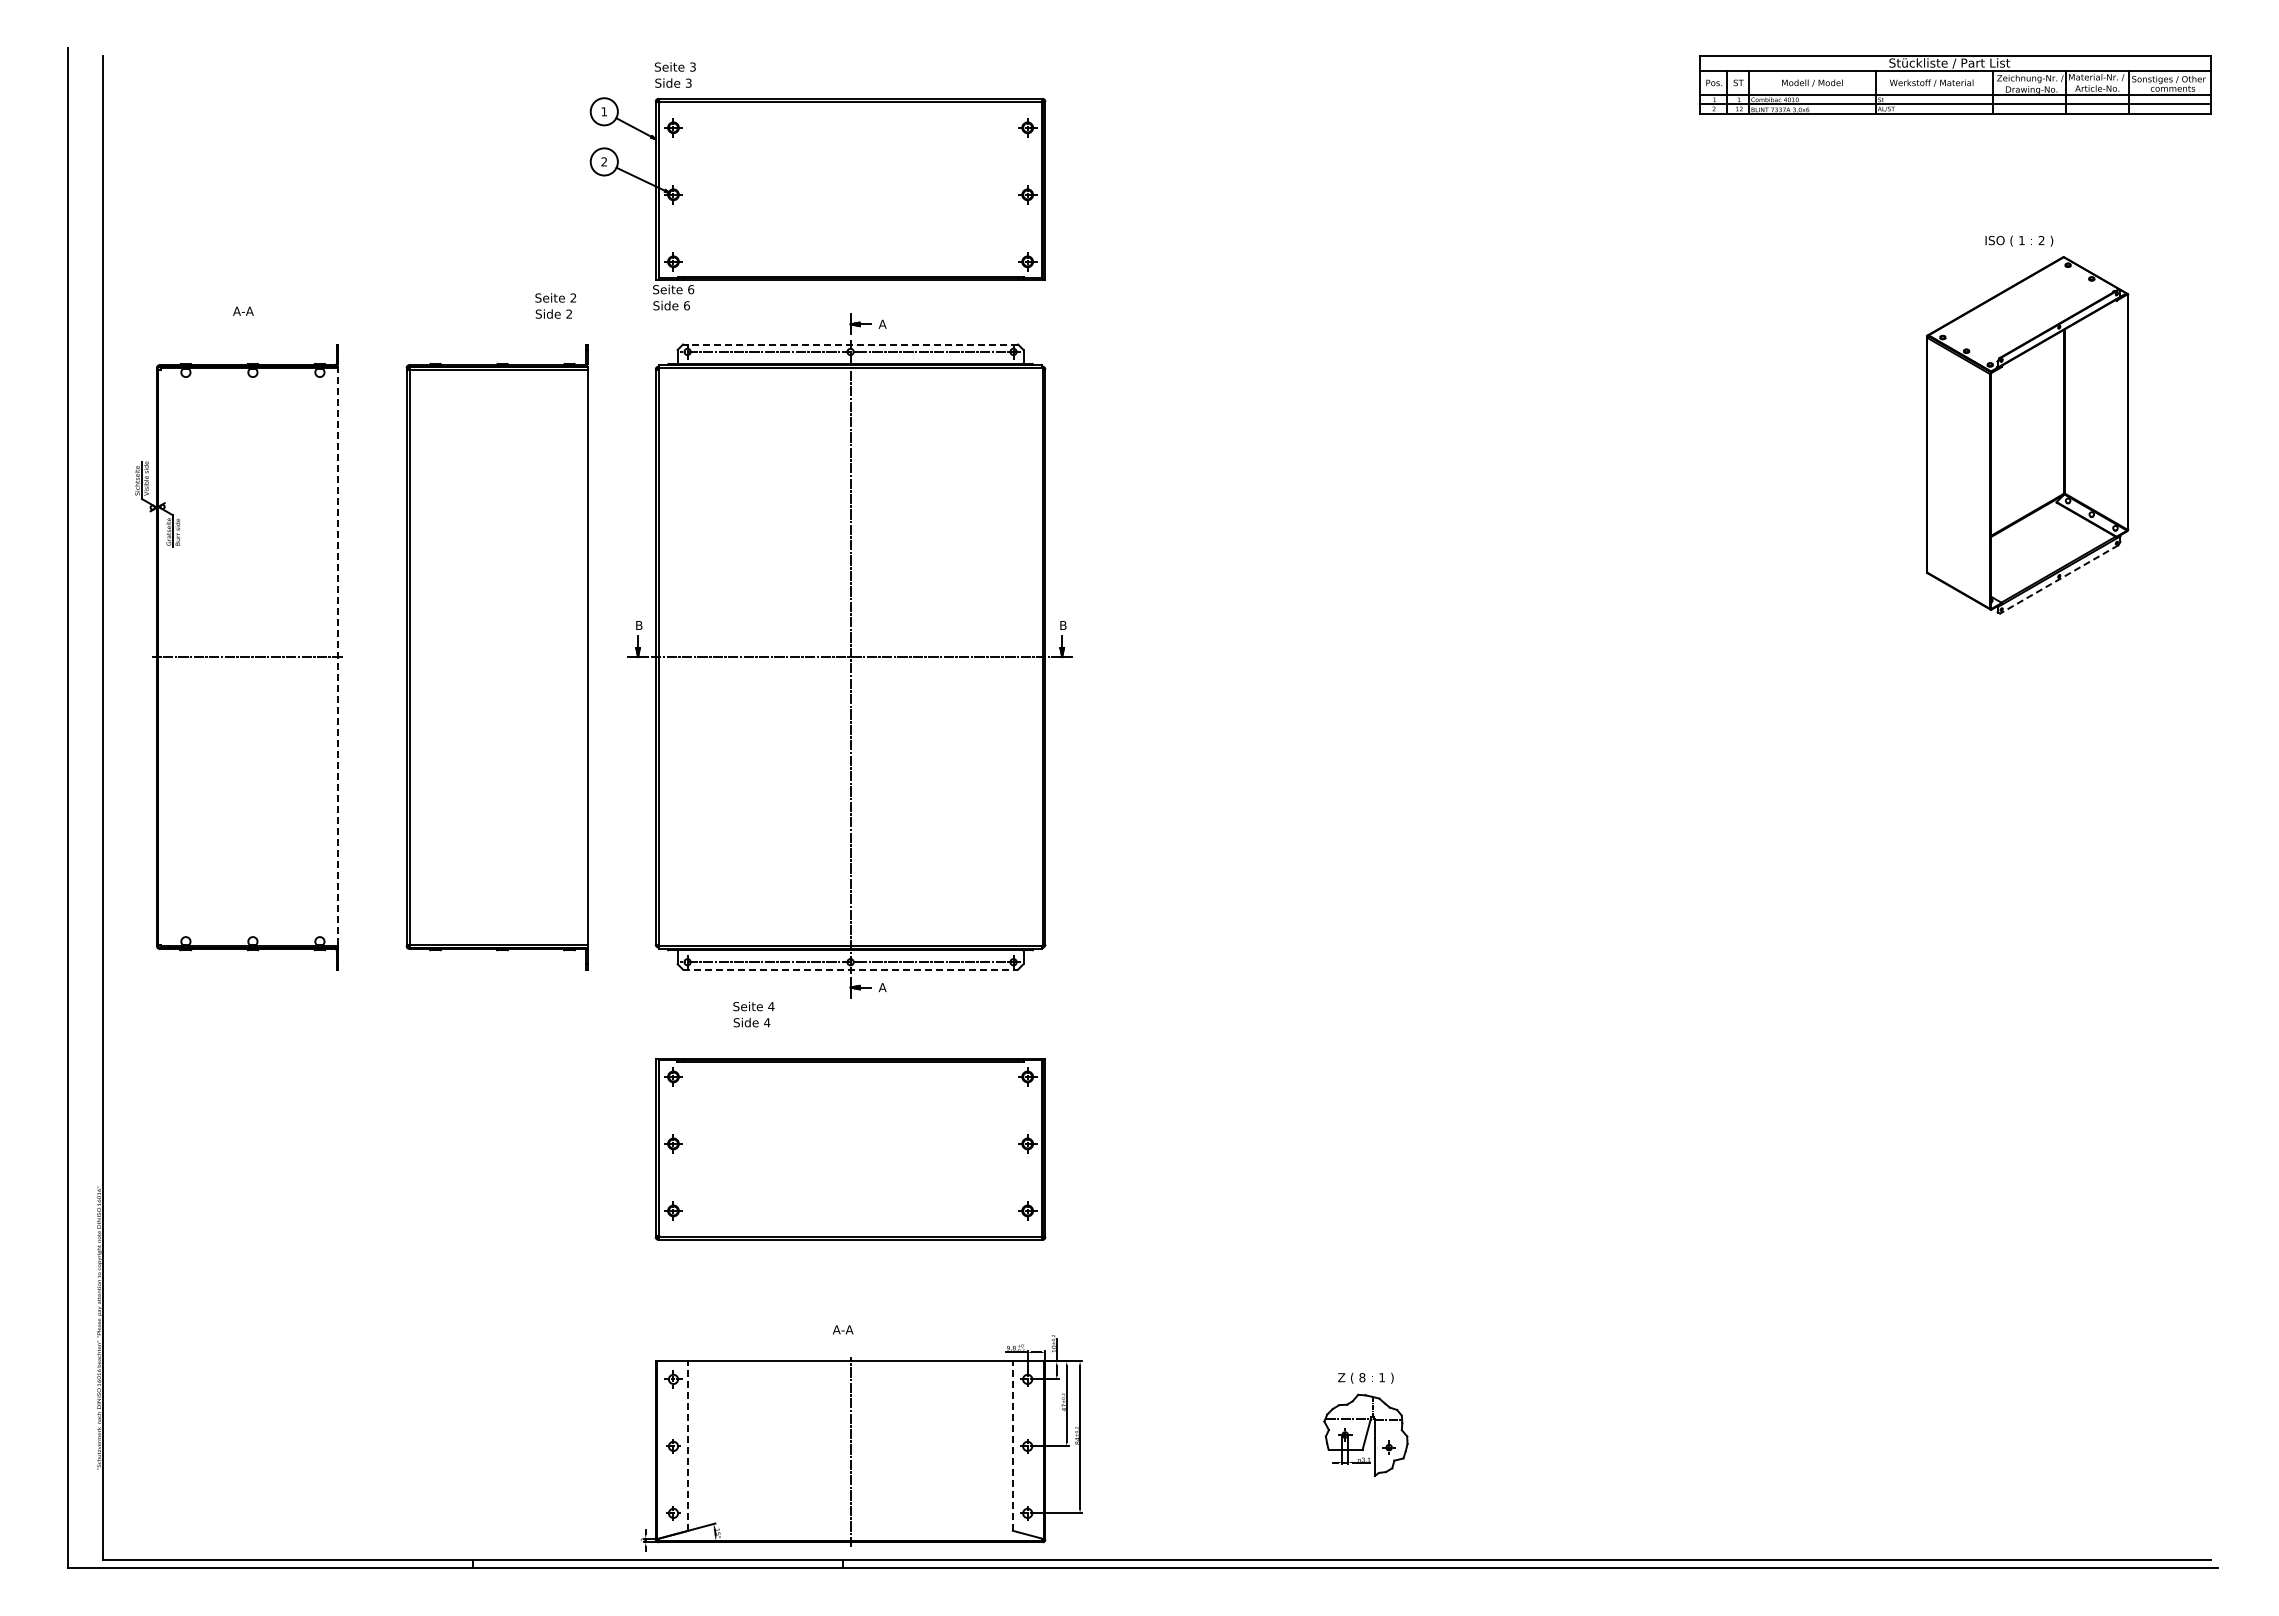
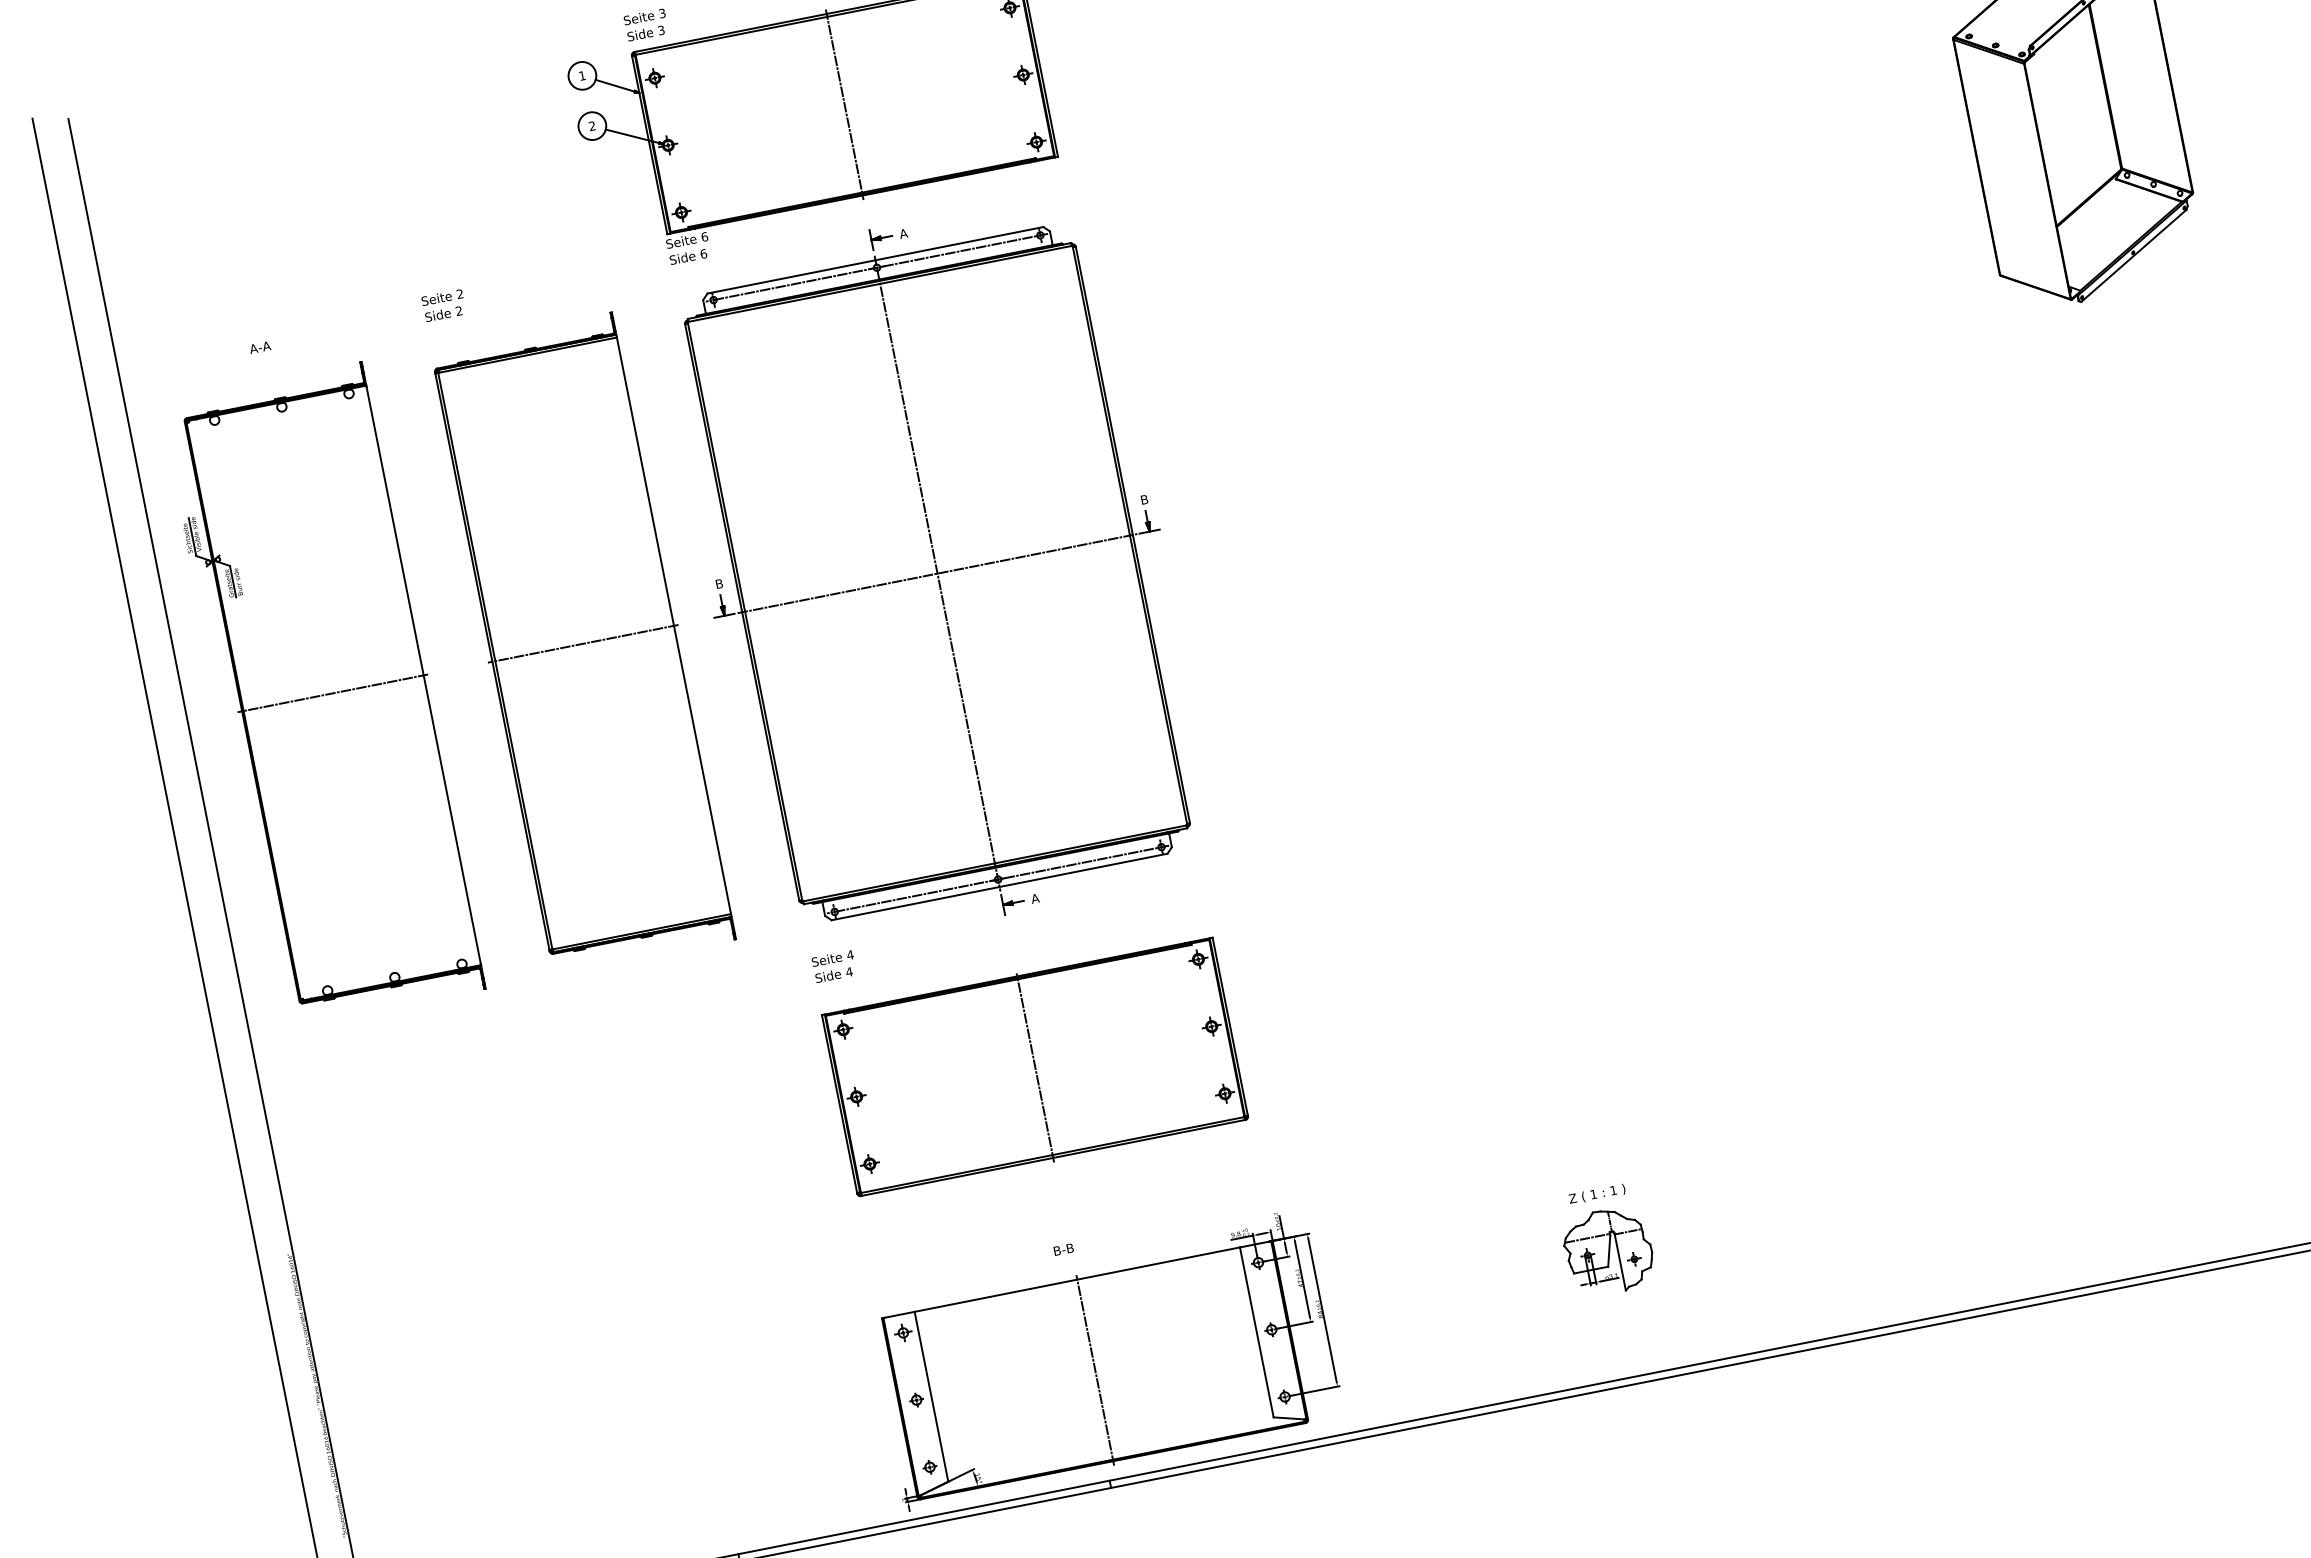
line: (850, 189) -> (844, 104), added
text: (555, 305) -> (443, 305), moved
line: (850, 344) -> (875, 260), dashed -> solid
line: (2058, 579) -> (2133, 256), dashed -> solid
line: (338, 657) -> (424, 675), dashed -> solid
line: (497, 657) -> (583, 644), added
line: (850, 969) -> (999, 886), dashed -> solid
text: (753, 1014) -> (833, 966), moved
line: (850, 1149) -> (1035, 1067), added
text: (842, 1329) -> (1062, 1249), A-A -> B-B
text: (1362, 1377) -> (1593, 1194), 8 -> 1
line: (688, 1446) -> (931, 1397), dashed -> solid
line: (1012, 1446) -> (1256, 1332), dashed -> solid

